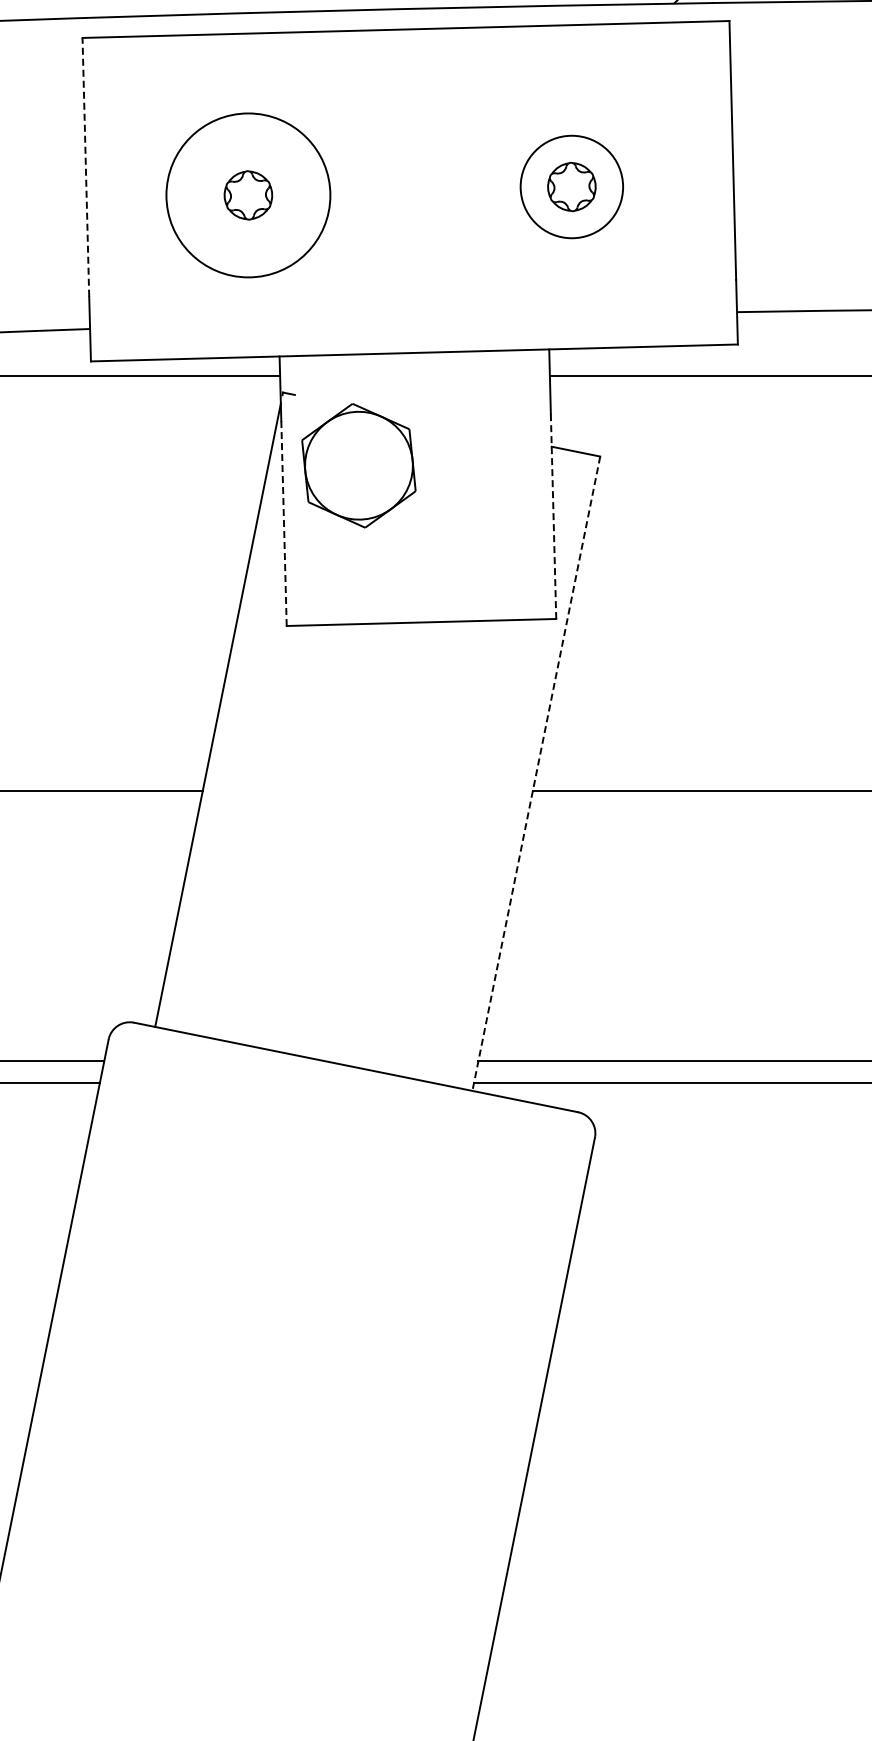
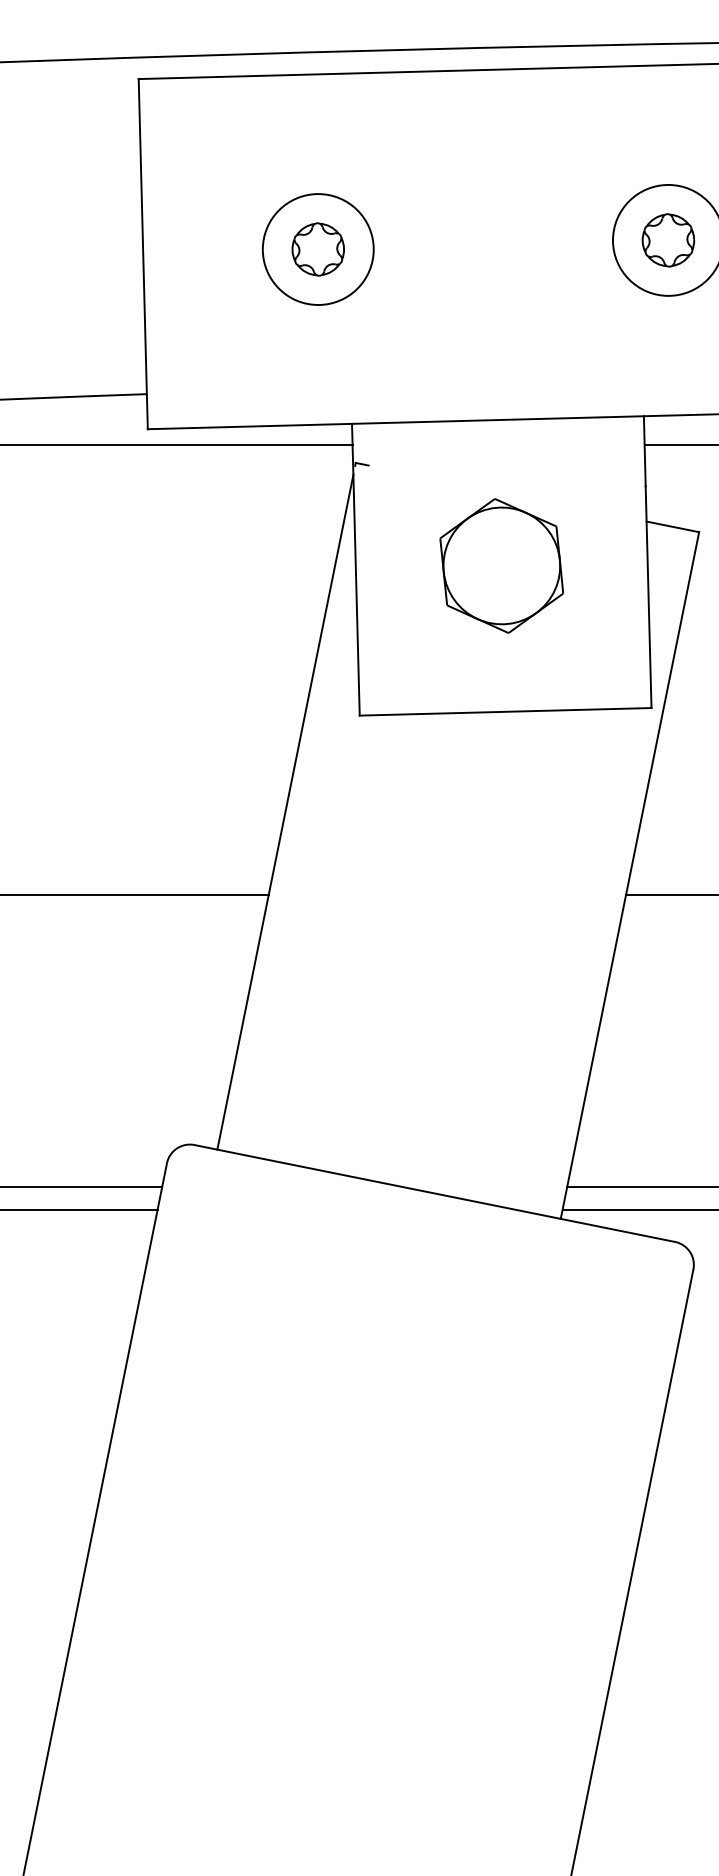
line: (85, 166) -> (141, 218), dashed -> solid
circle: (248, 195) -> (318, 249), size x0.62
part: (358, 465) -> (501, 565), moved
line: (553, 517) -> (648, 598), dashed -> solid
line: (284, 523) -> (357, 604), dashed -> solid
line: (536, 773) -> (630, 875), dashed -> solid

